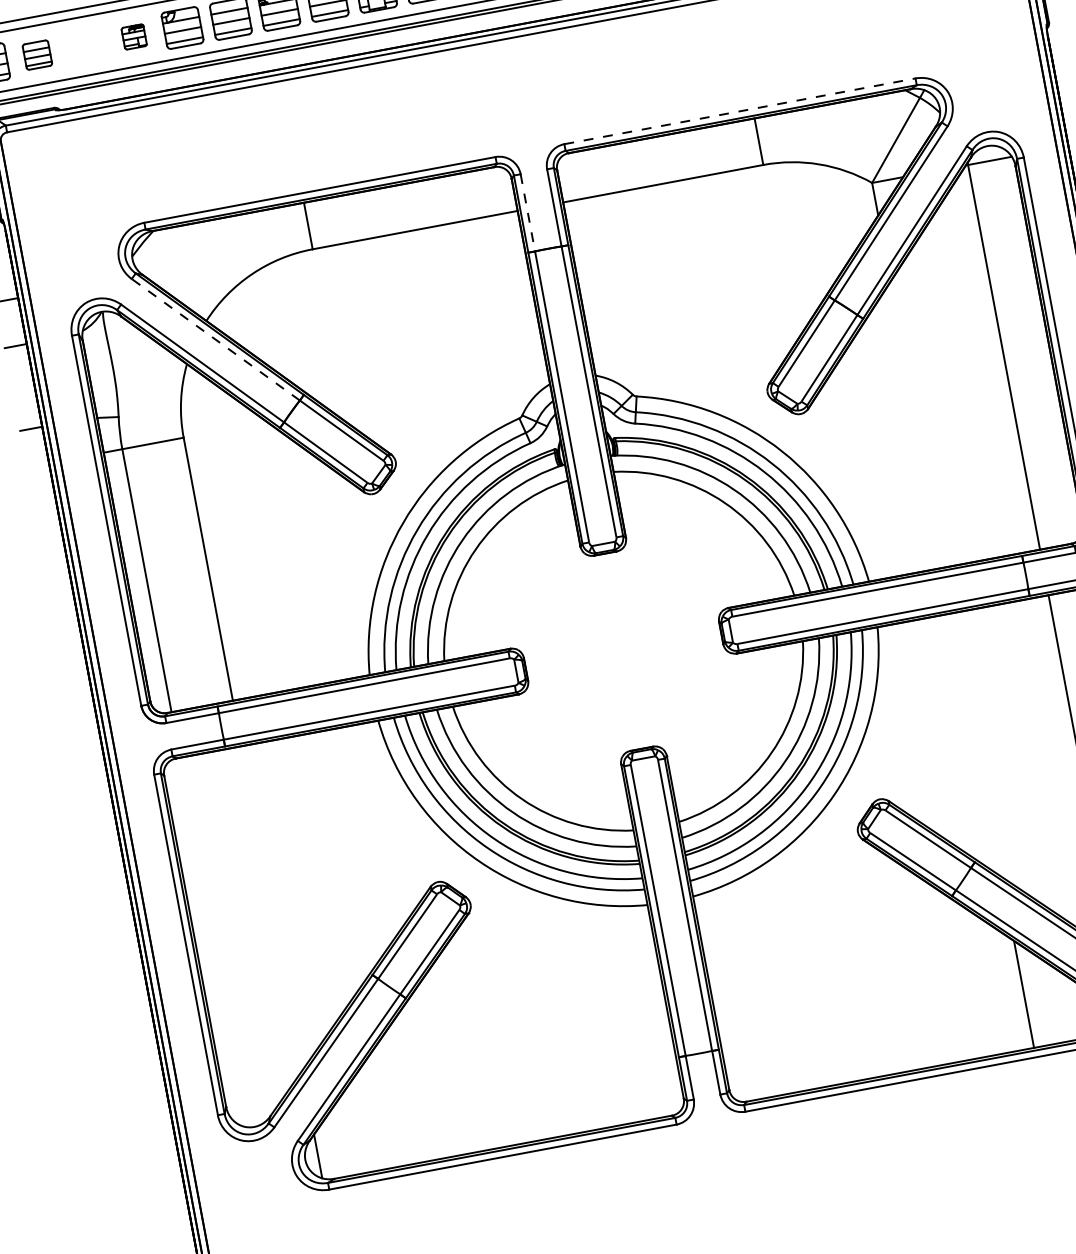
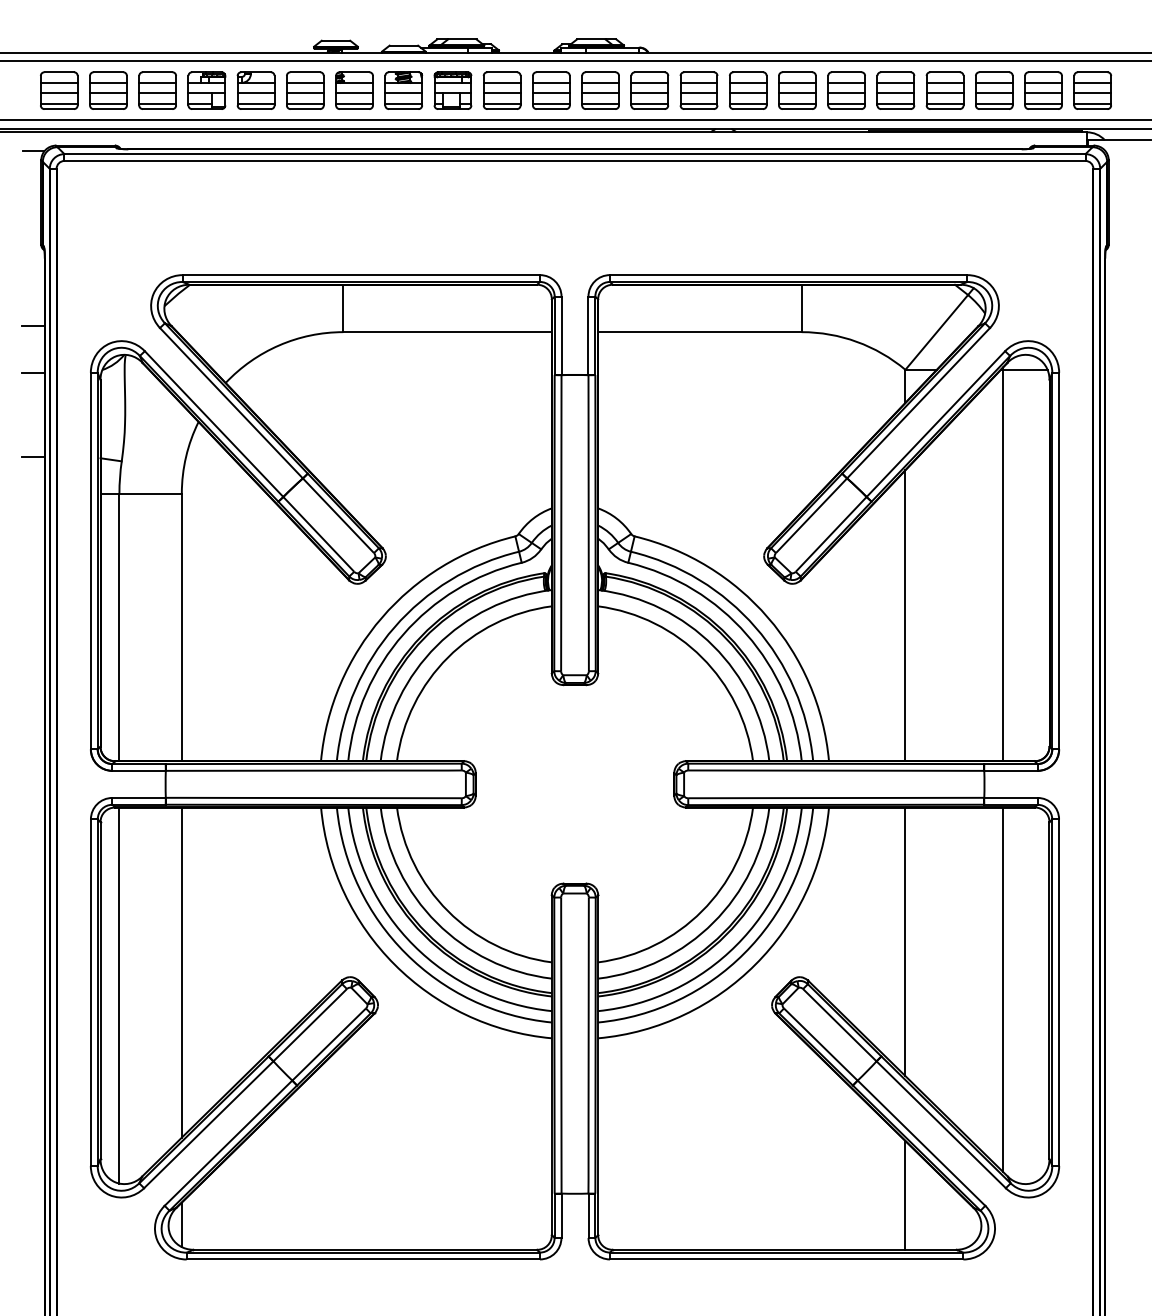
part: (133, 36) -> (206, 90), size x1.67
part: (85, 45) -> (157, 90), added
part: (37, 54) -> (108, 90), size x1.43
line: (739, 111) -> (788, 275), dashed -> solid
line: (527, 213) -> (561, 336), dashed -> solid
line: (215, 340) -> (231, 403), dashed -> solid
line: (917, 424) -> (905, 615), added
line: (977, 744) -> (905, 941), added
line: (271, 908) -> (181, 972), added
line: (214, 942) -> (119, 995), added

